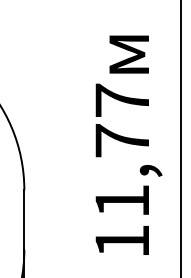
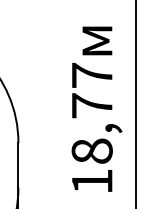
text: (122, 200) -> (92, 150), 11,77 -> 18,77

